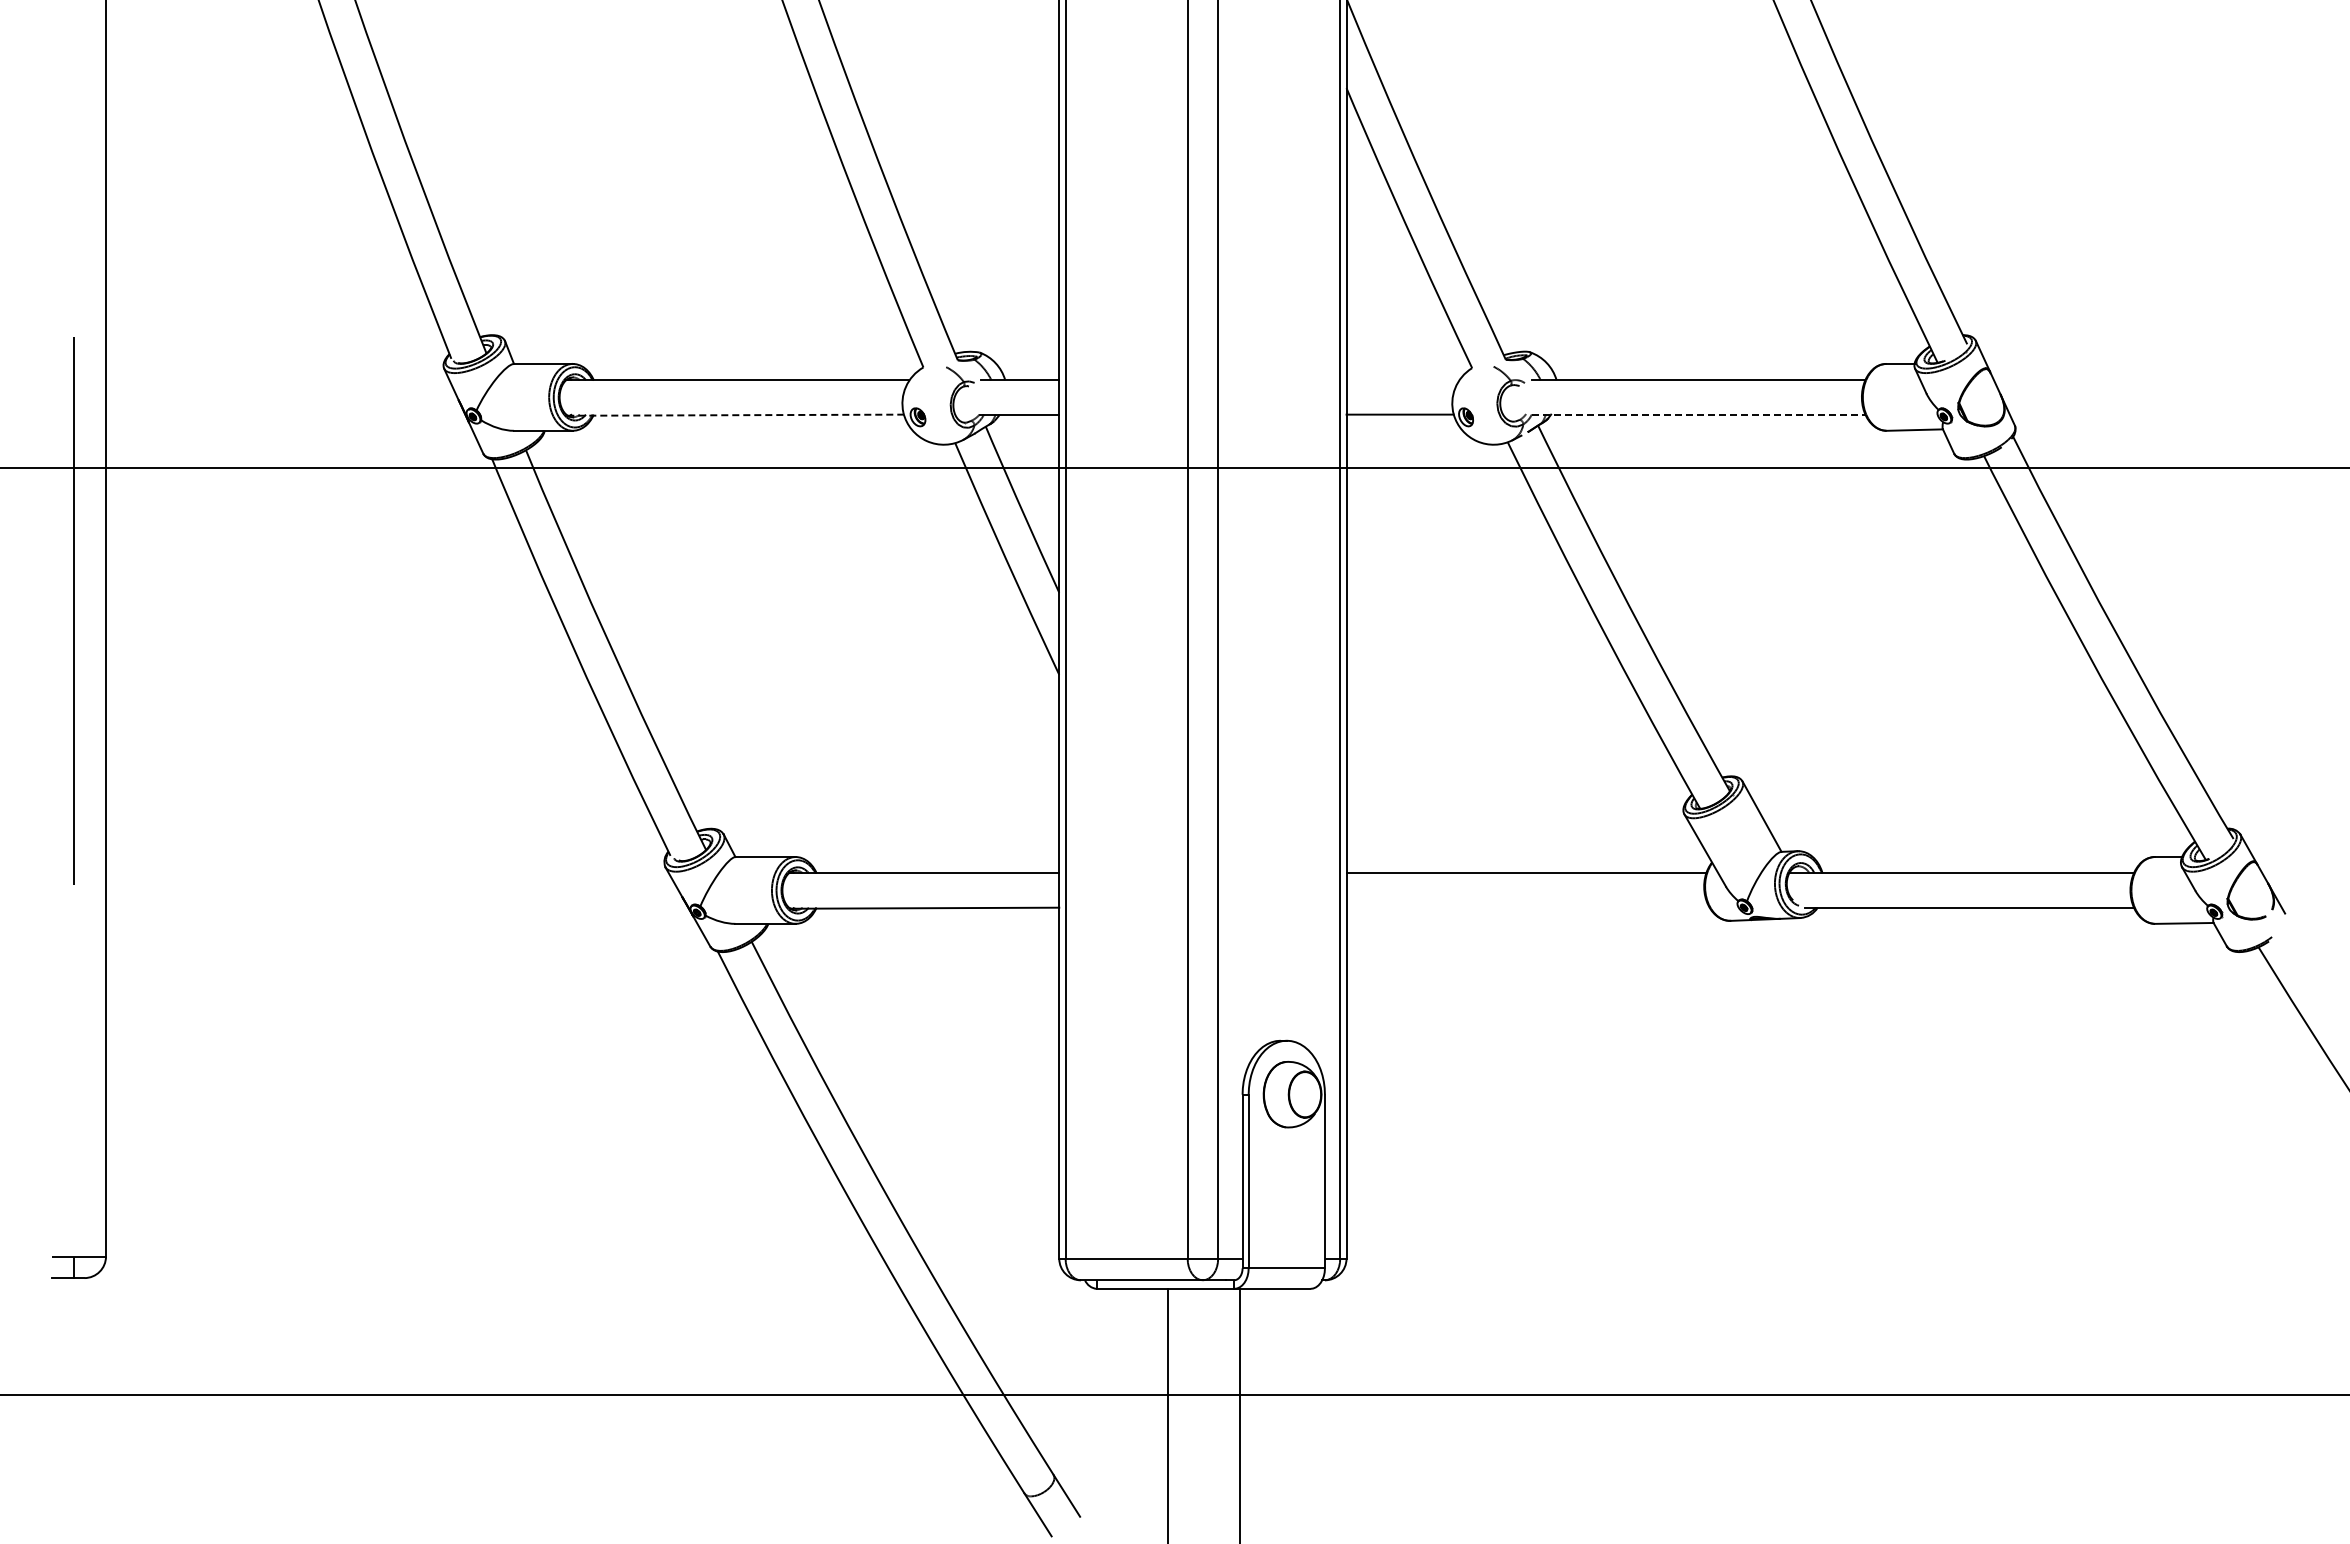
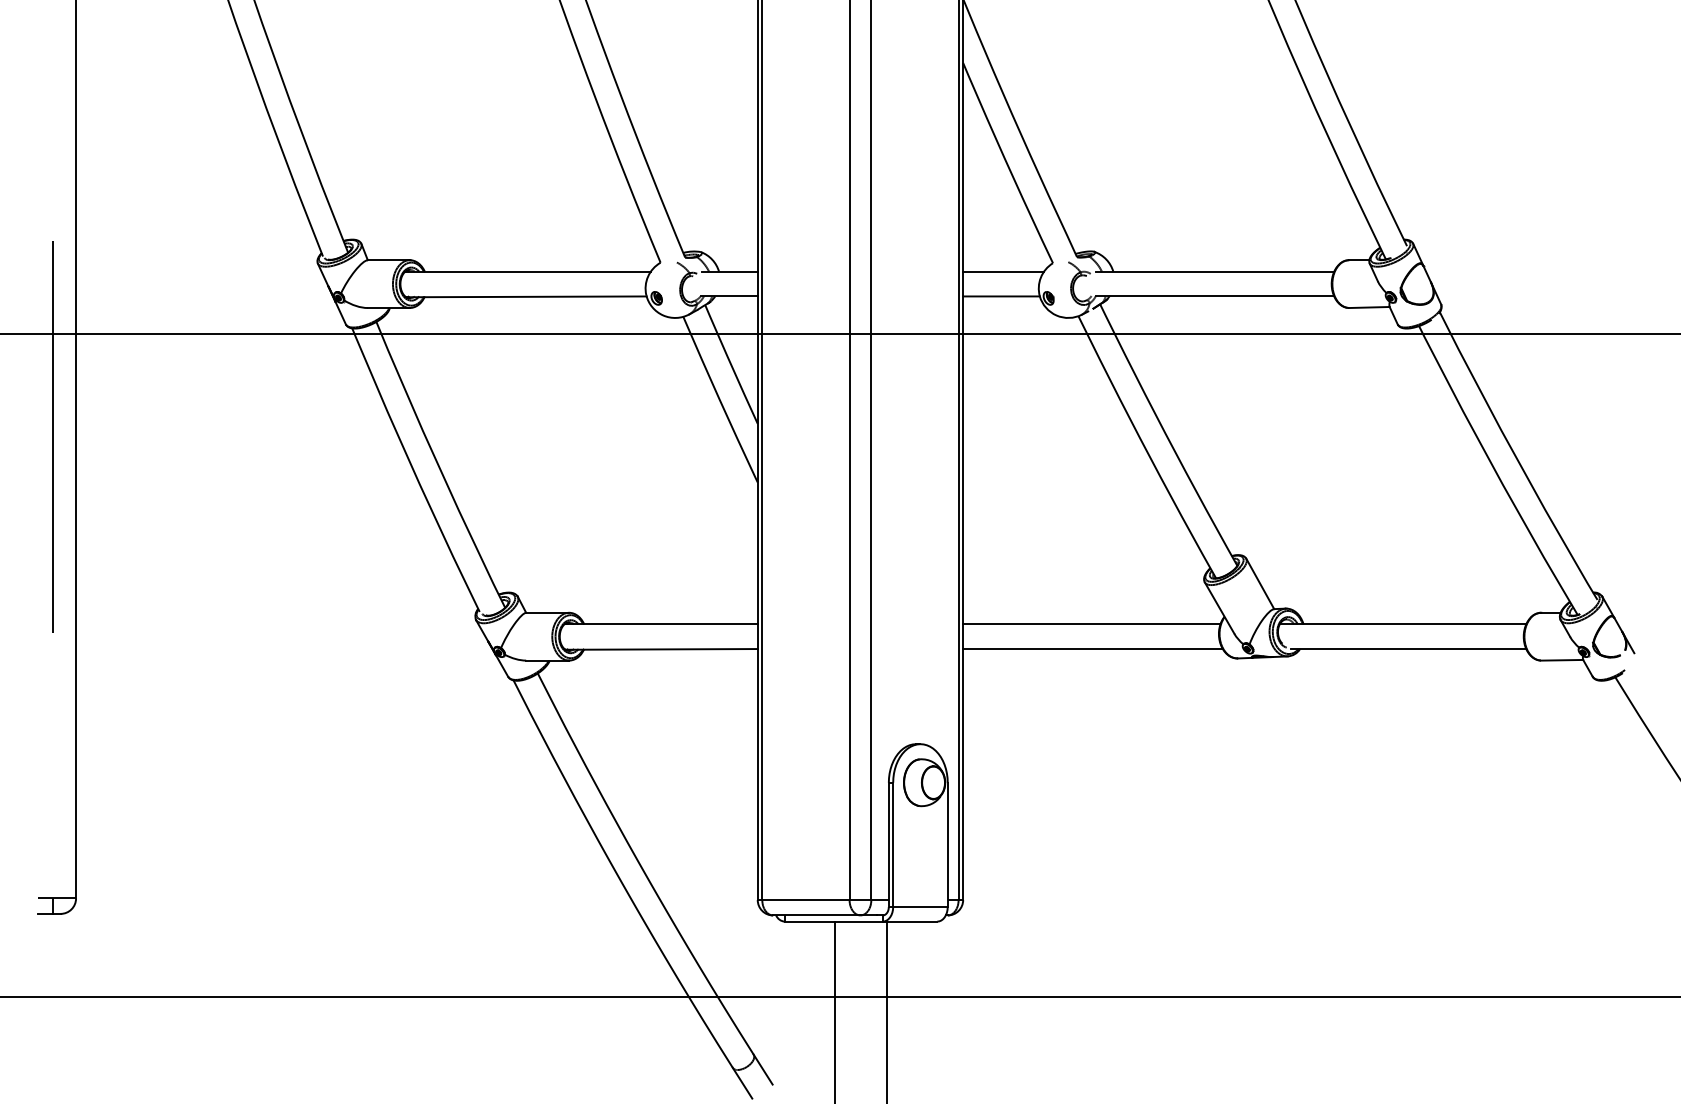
line: (1402, 380) -> (1003, 272), added
line: (1698, 414) -> (1214, 296), dashed -> solid
line: (736, 415) -> (526, 297), dashed -> solid
line: (1527, 907) -> (1092, 648), added

